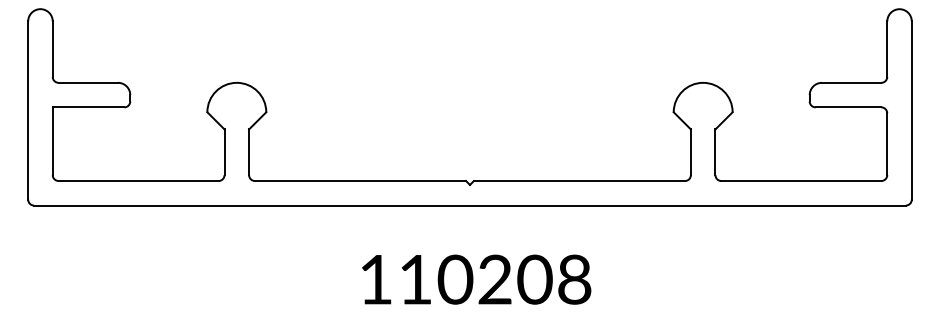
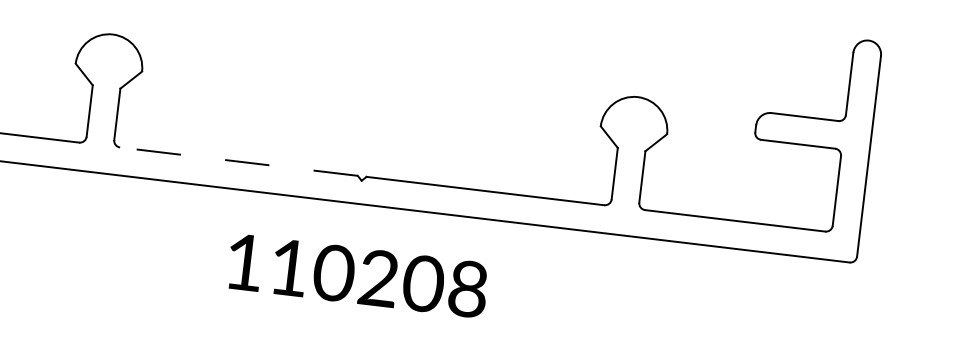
line: (360, 181) -> (238, 162), solid -> dashed
text: (476, 279) -> (357, 275), moved

